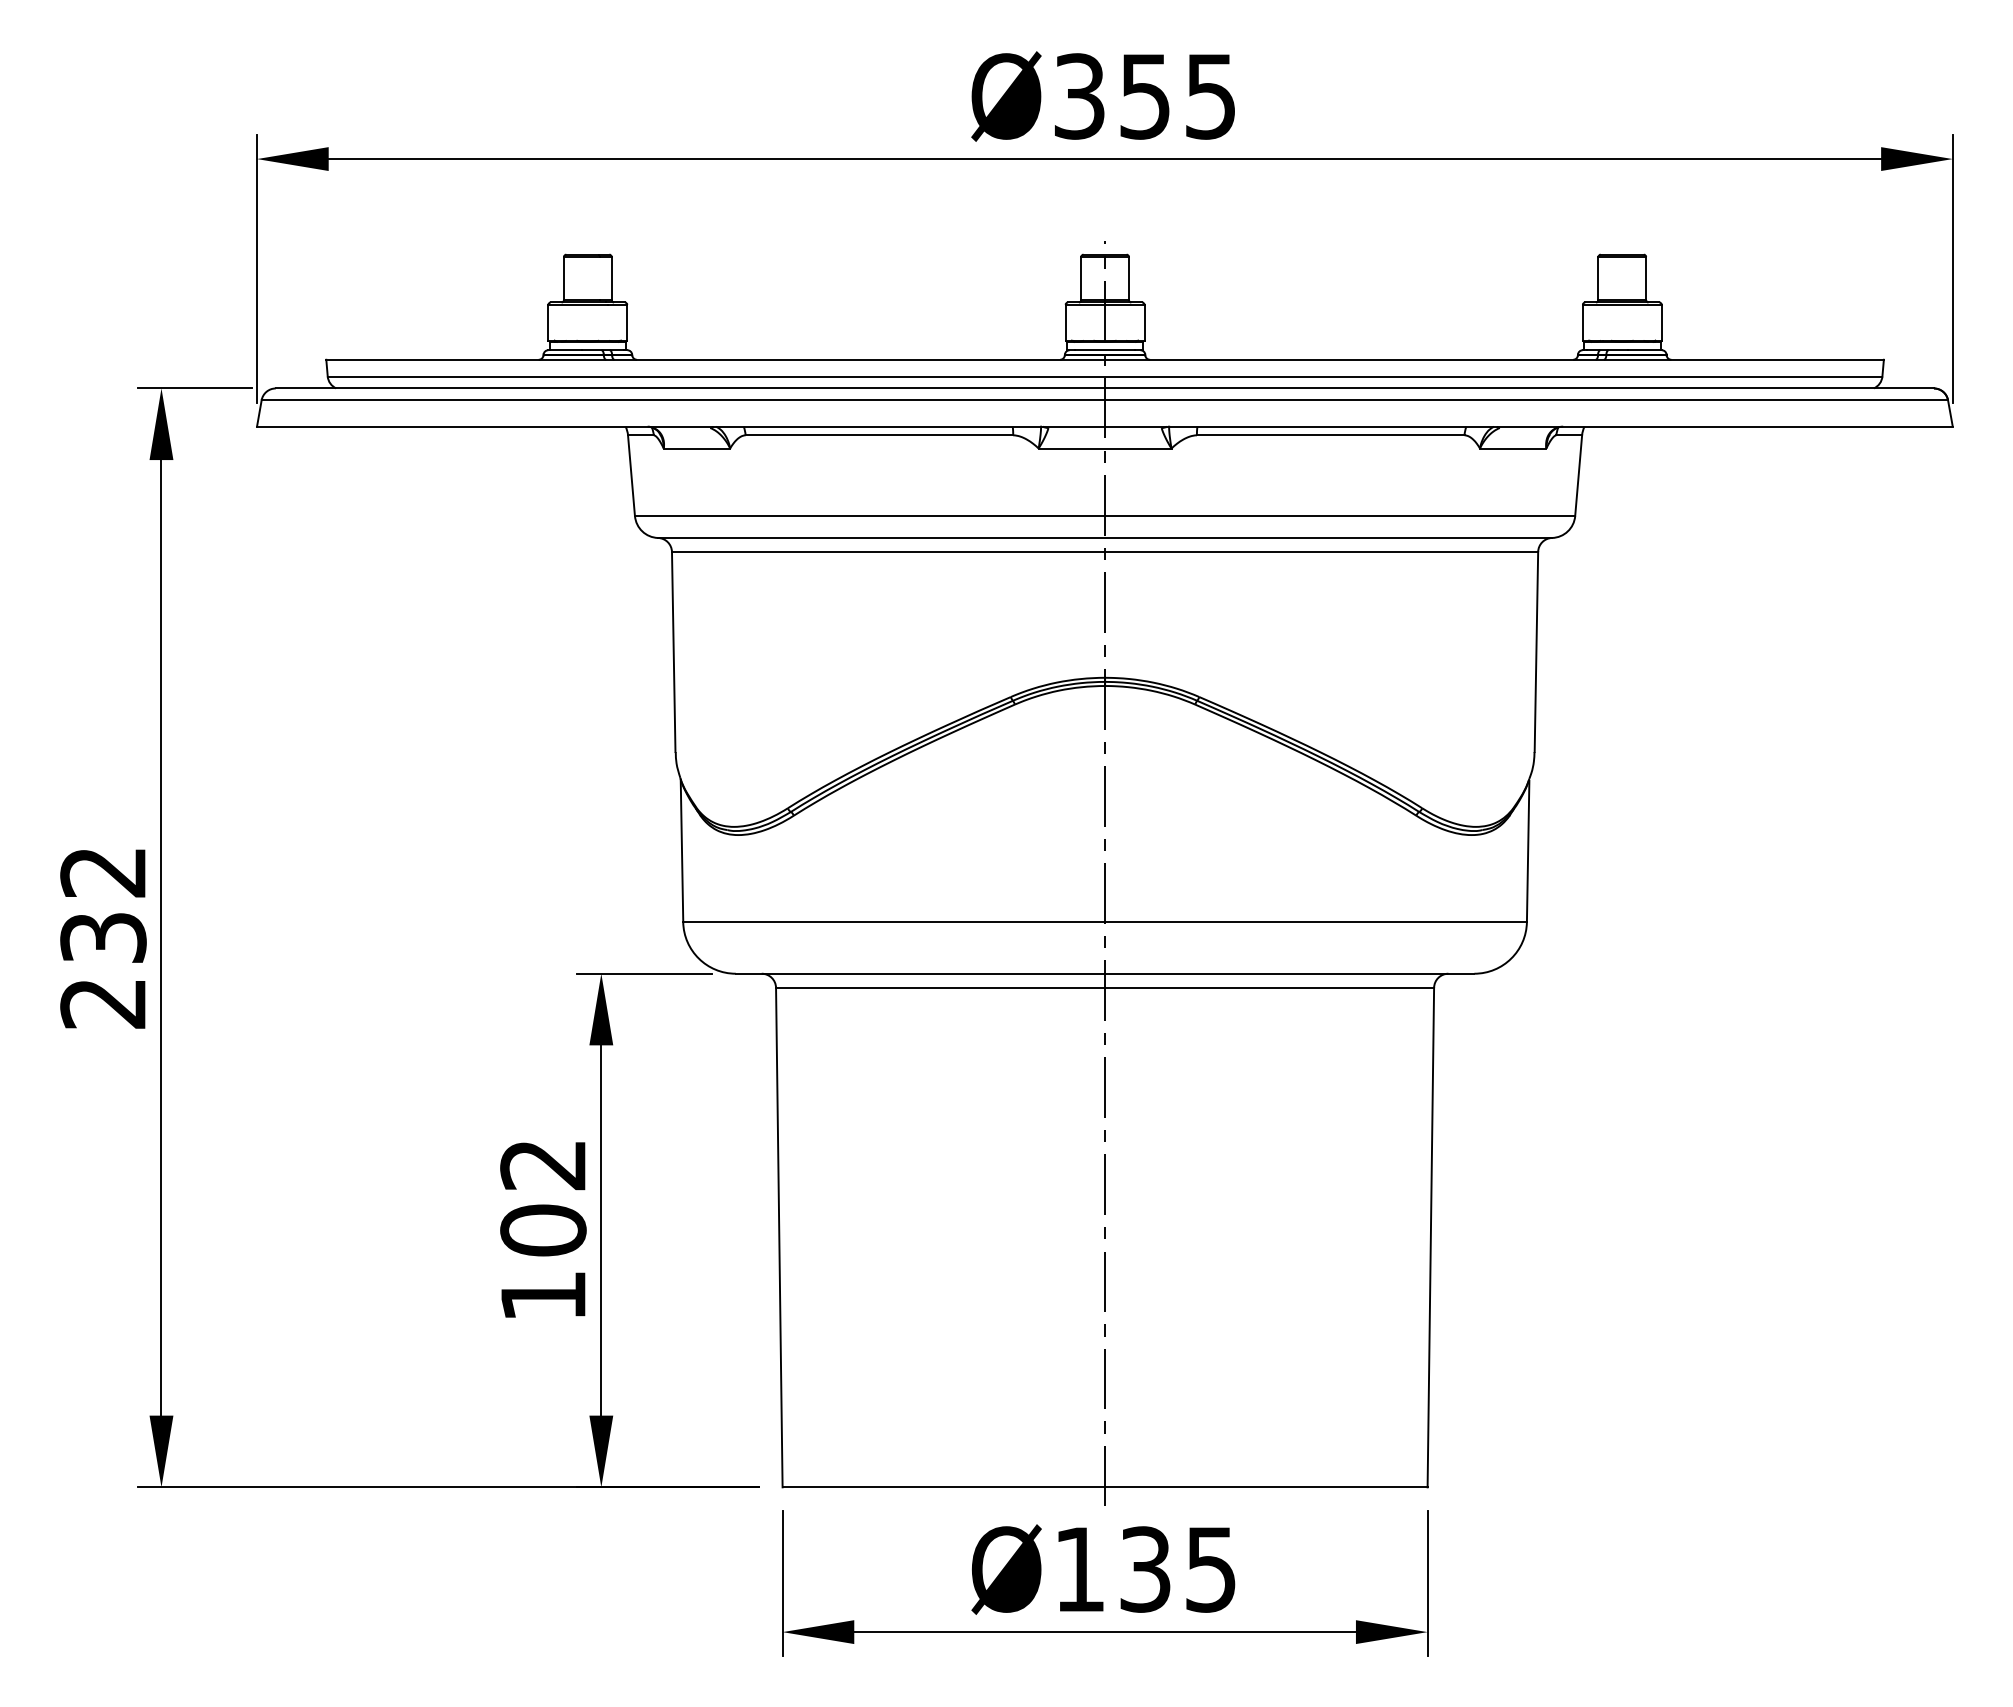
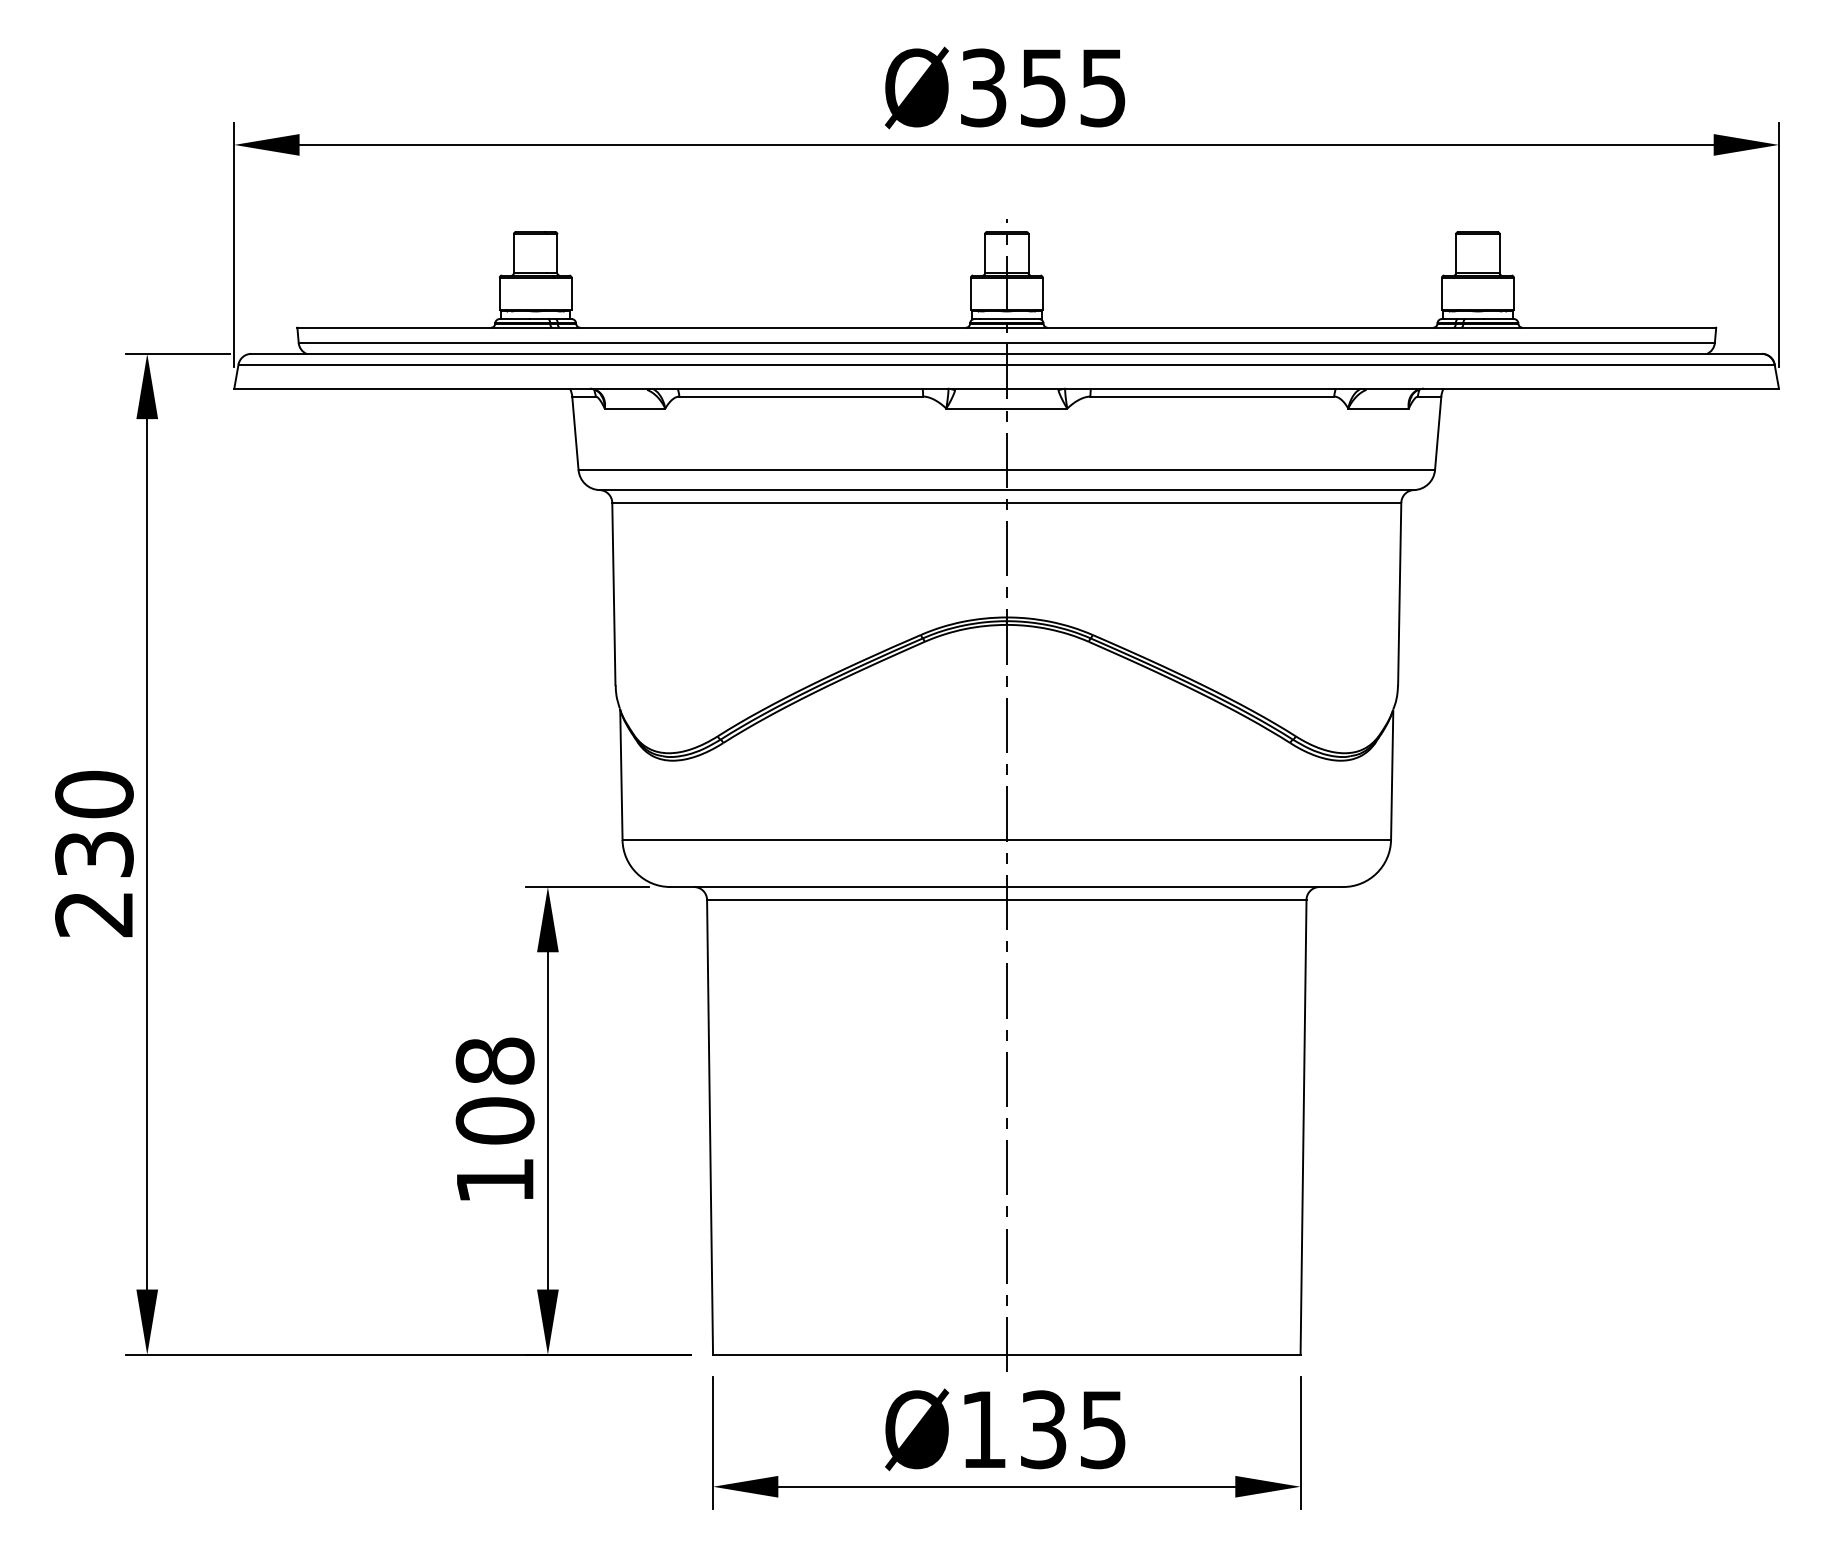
text: (103, 872) -> (94, 794), 232 -> 230
text: (542, 1164) -> (494, 1060), 102 -> 108

